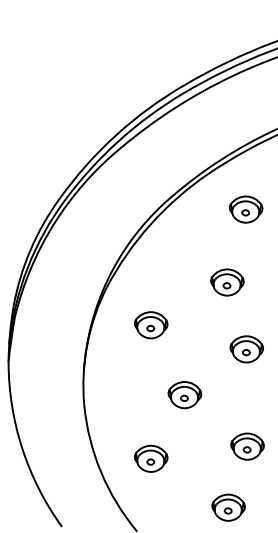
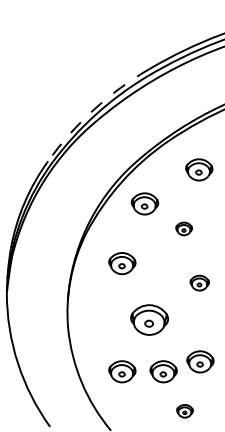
arc: (116, 135) -> (94, 109), solid -> dashed
part: (178, 251) -> (144, 203), added
part: (227, 282) -> (184, 228), size x0.6
part: (246, 349) -> (199, 283), size x0.7
part: (184, 395) -> (149, 320), size x1.4
part: (202, 458) -> (163, 371), added
part: (228, 507) -> (184, 411), size x0.6

